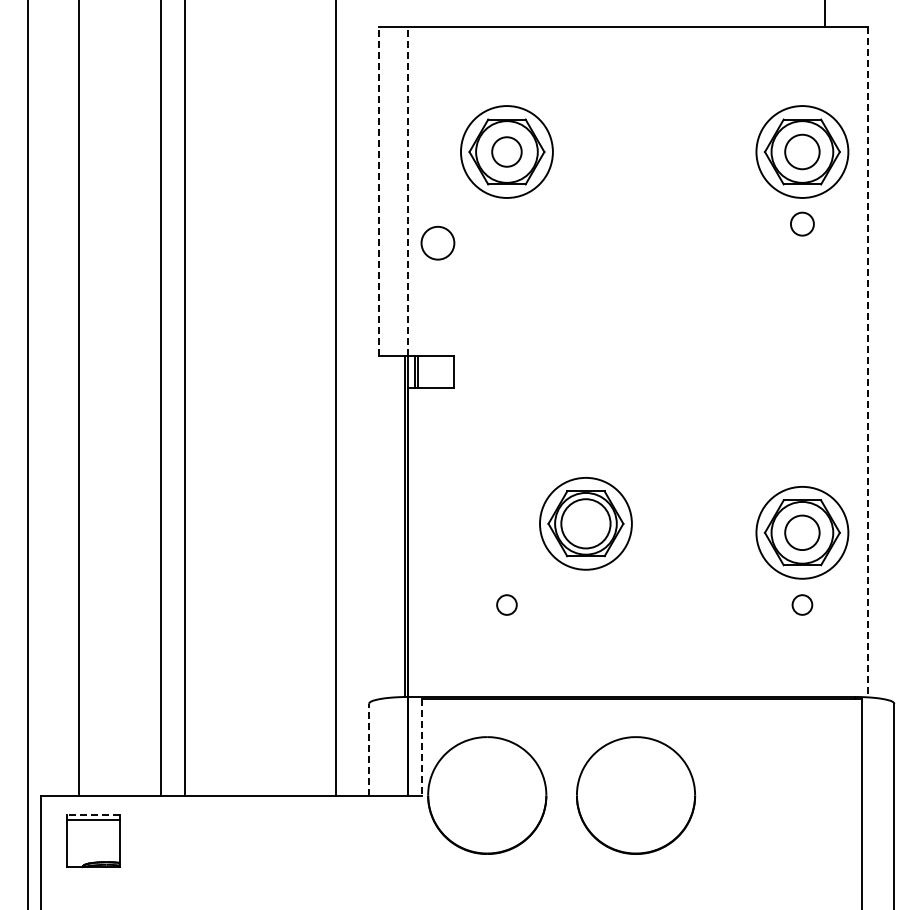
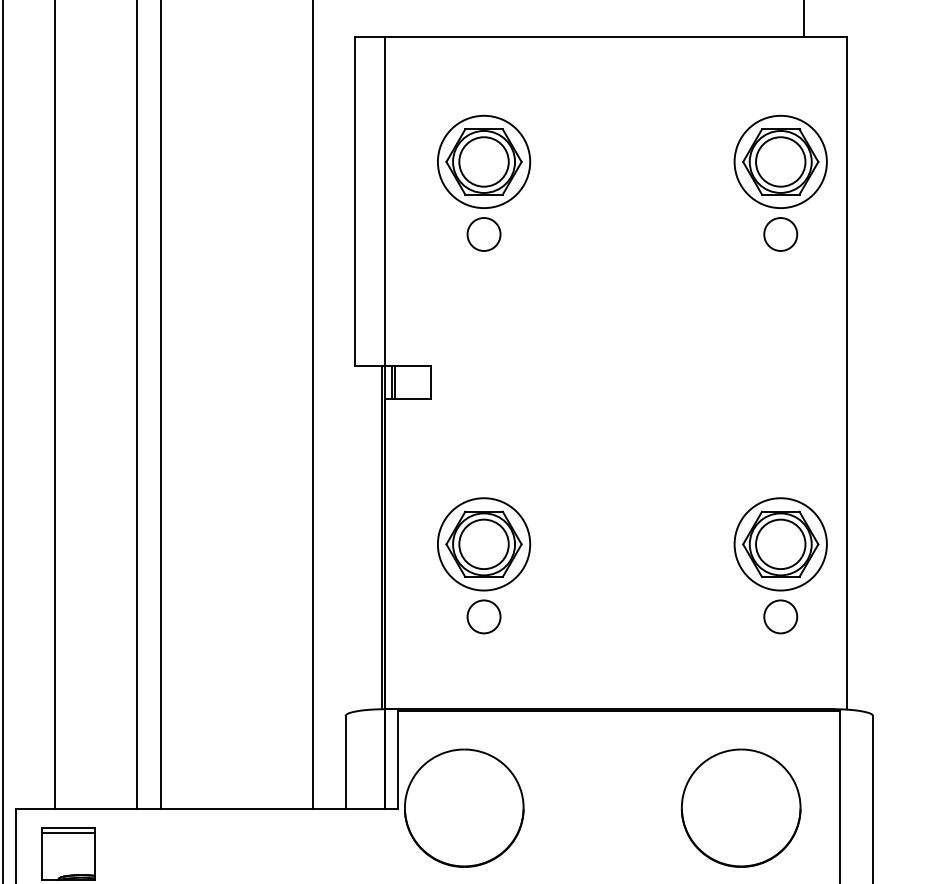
circle: (506, 151) -> (483, 161), size x1.67
circle: (802, 151) -> (780, 161), size x1.43
line: (378, 190) -> (355, 200), dashed -> solid
line: (408, 190) -> (385, 200), dashed -> solid
circle: (802, 223) -> (780, 233), size x1.43
circle: (437, 242) -> (483, 233), moved
line: (868, 362) -> (847, 373), dashed -> solid
part: (585, 523) -> (483, 544), moved
circle: (802, 532) -> (780, 544), size x1.43
circle: (506, 604) -> (483, 616), size x1.67
circle: (802, 604) -> (780, 616), size x1.67
line: (421, 747) -> (398, 759), dashed -> solid
line: (369, 749) -> (346, 761), dashed -> solid
part: (636, 795) -> (741, 808), moved
line: (92, 815) -> (67, 828), dashed -> solid

